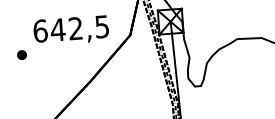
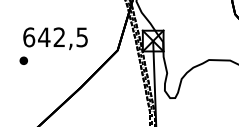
text: (71, 30) -> (55, 38), moved

